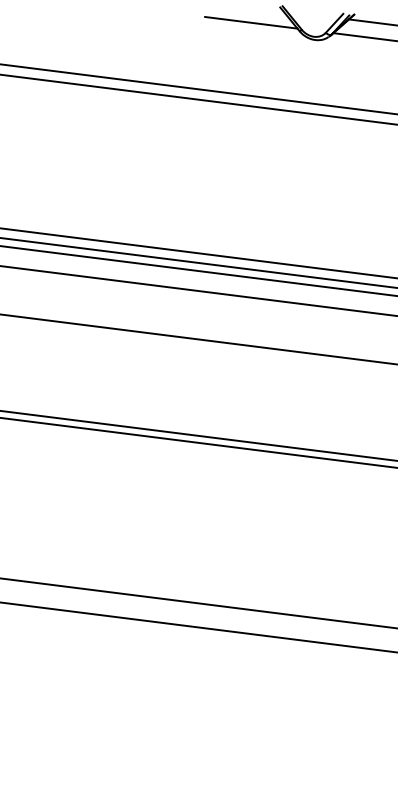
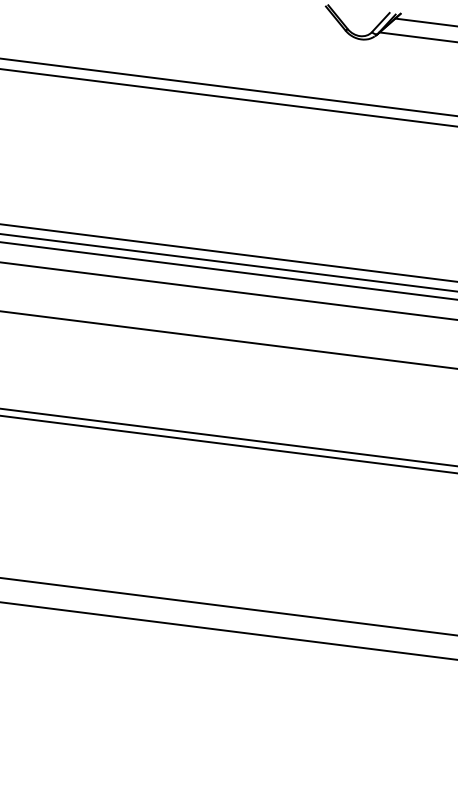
line: (251, 22) -> (296, 21), removed

